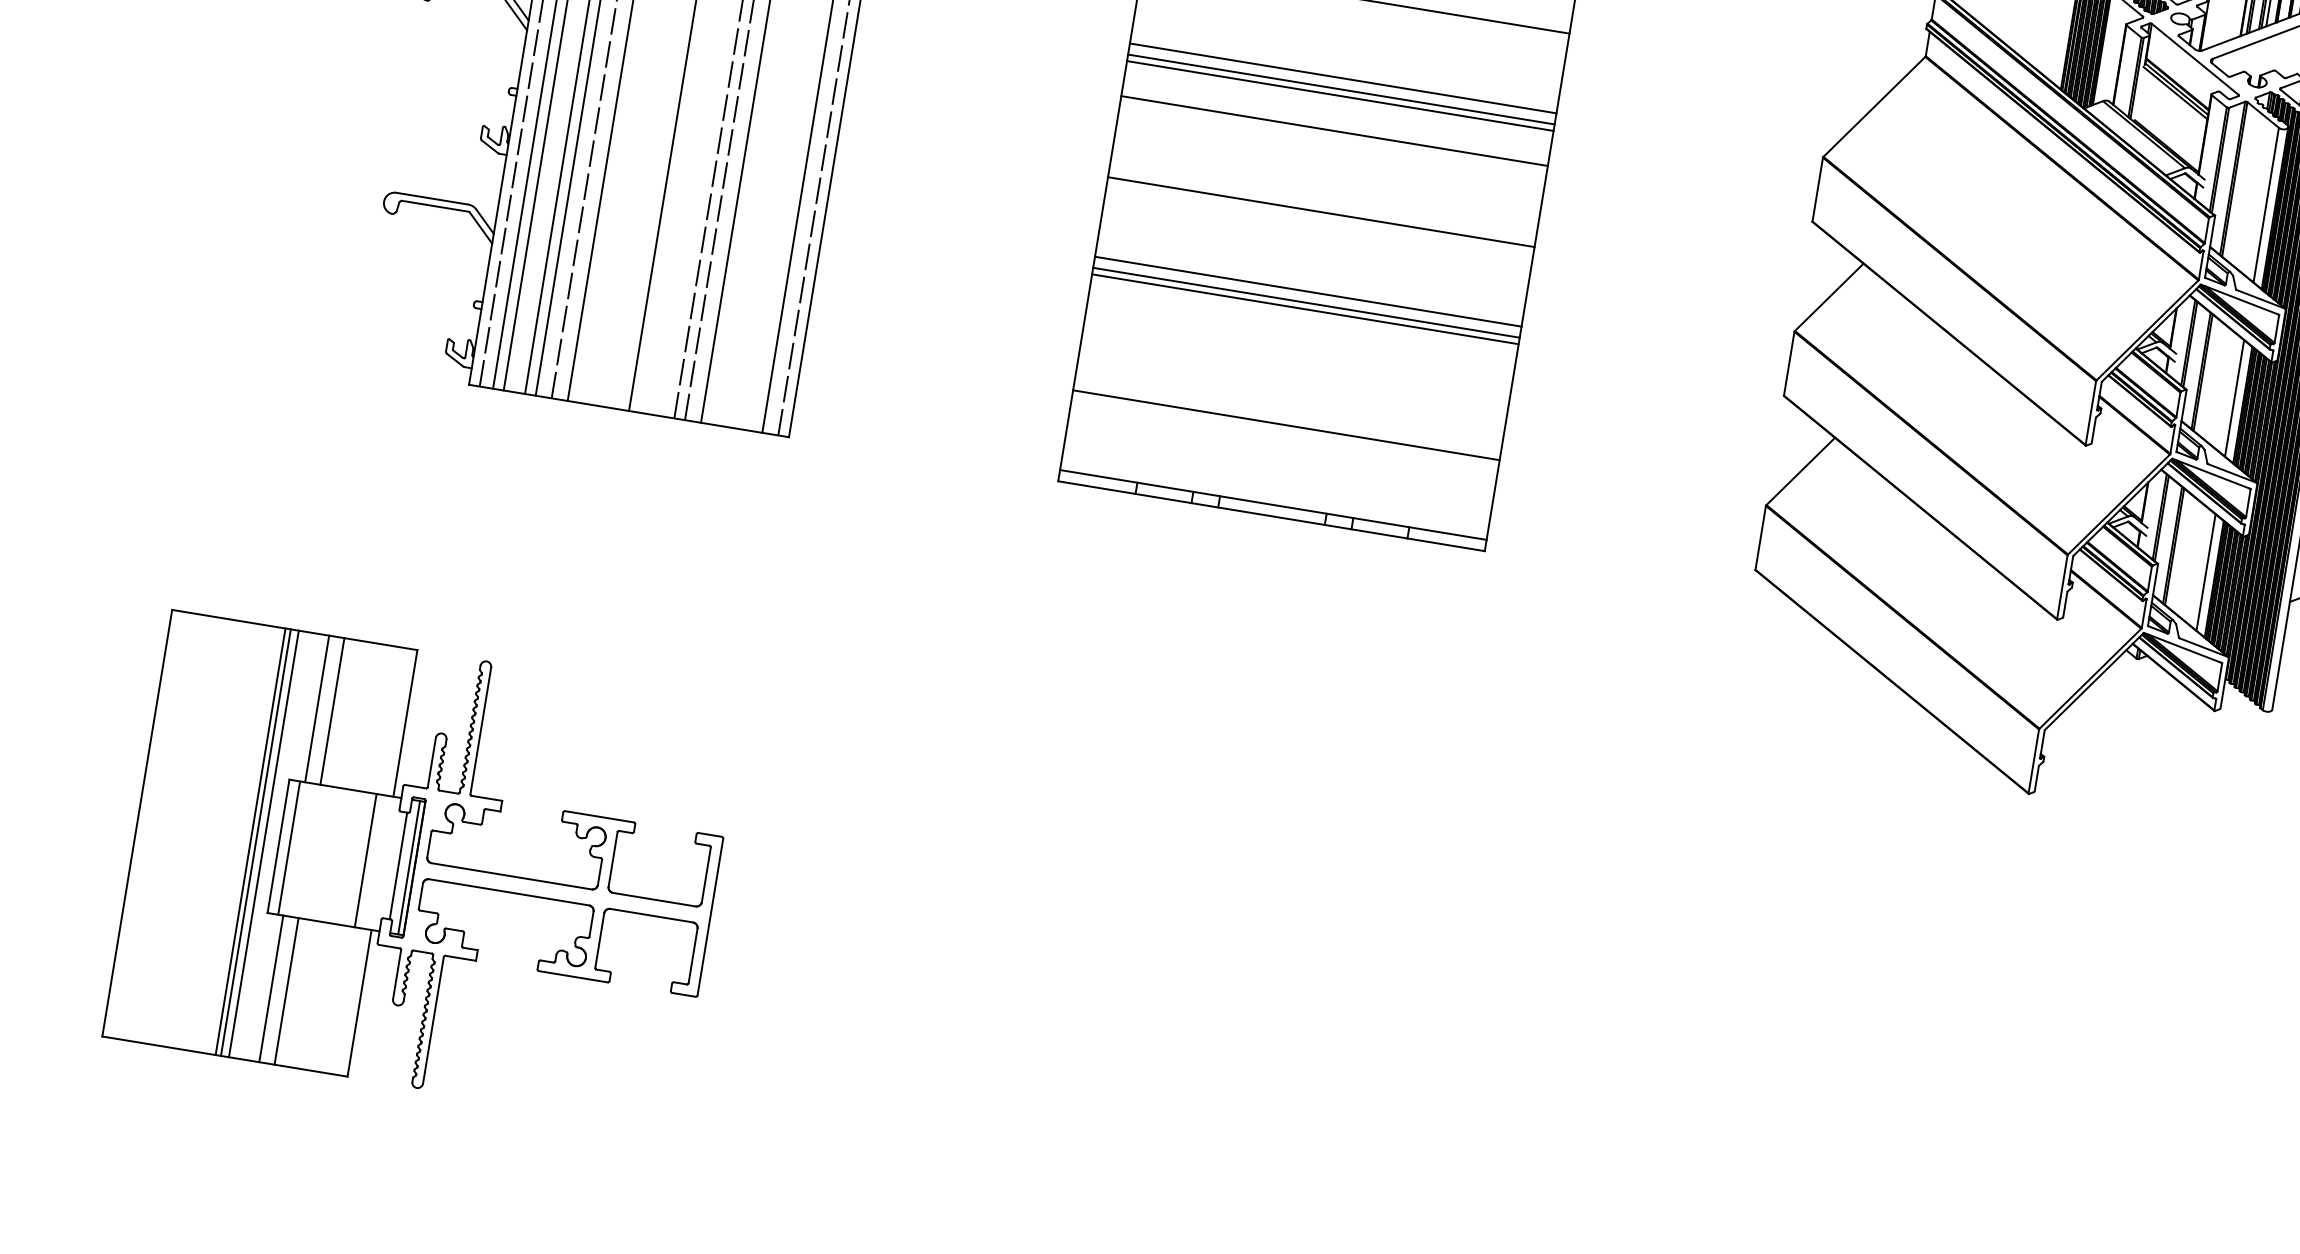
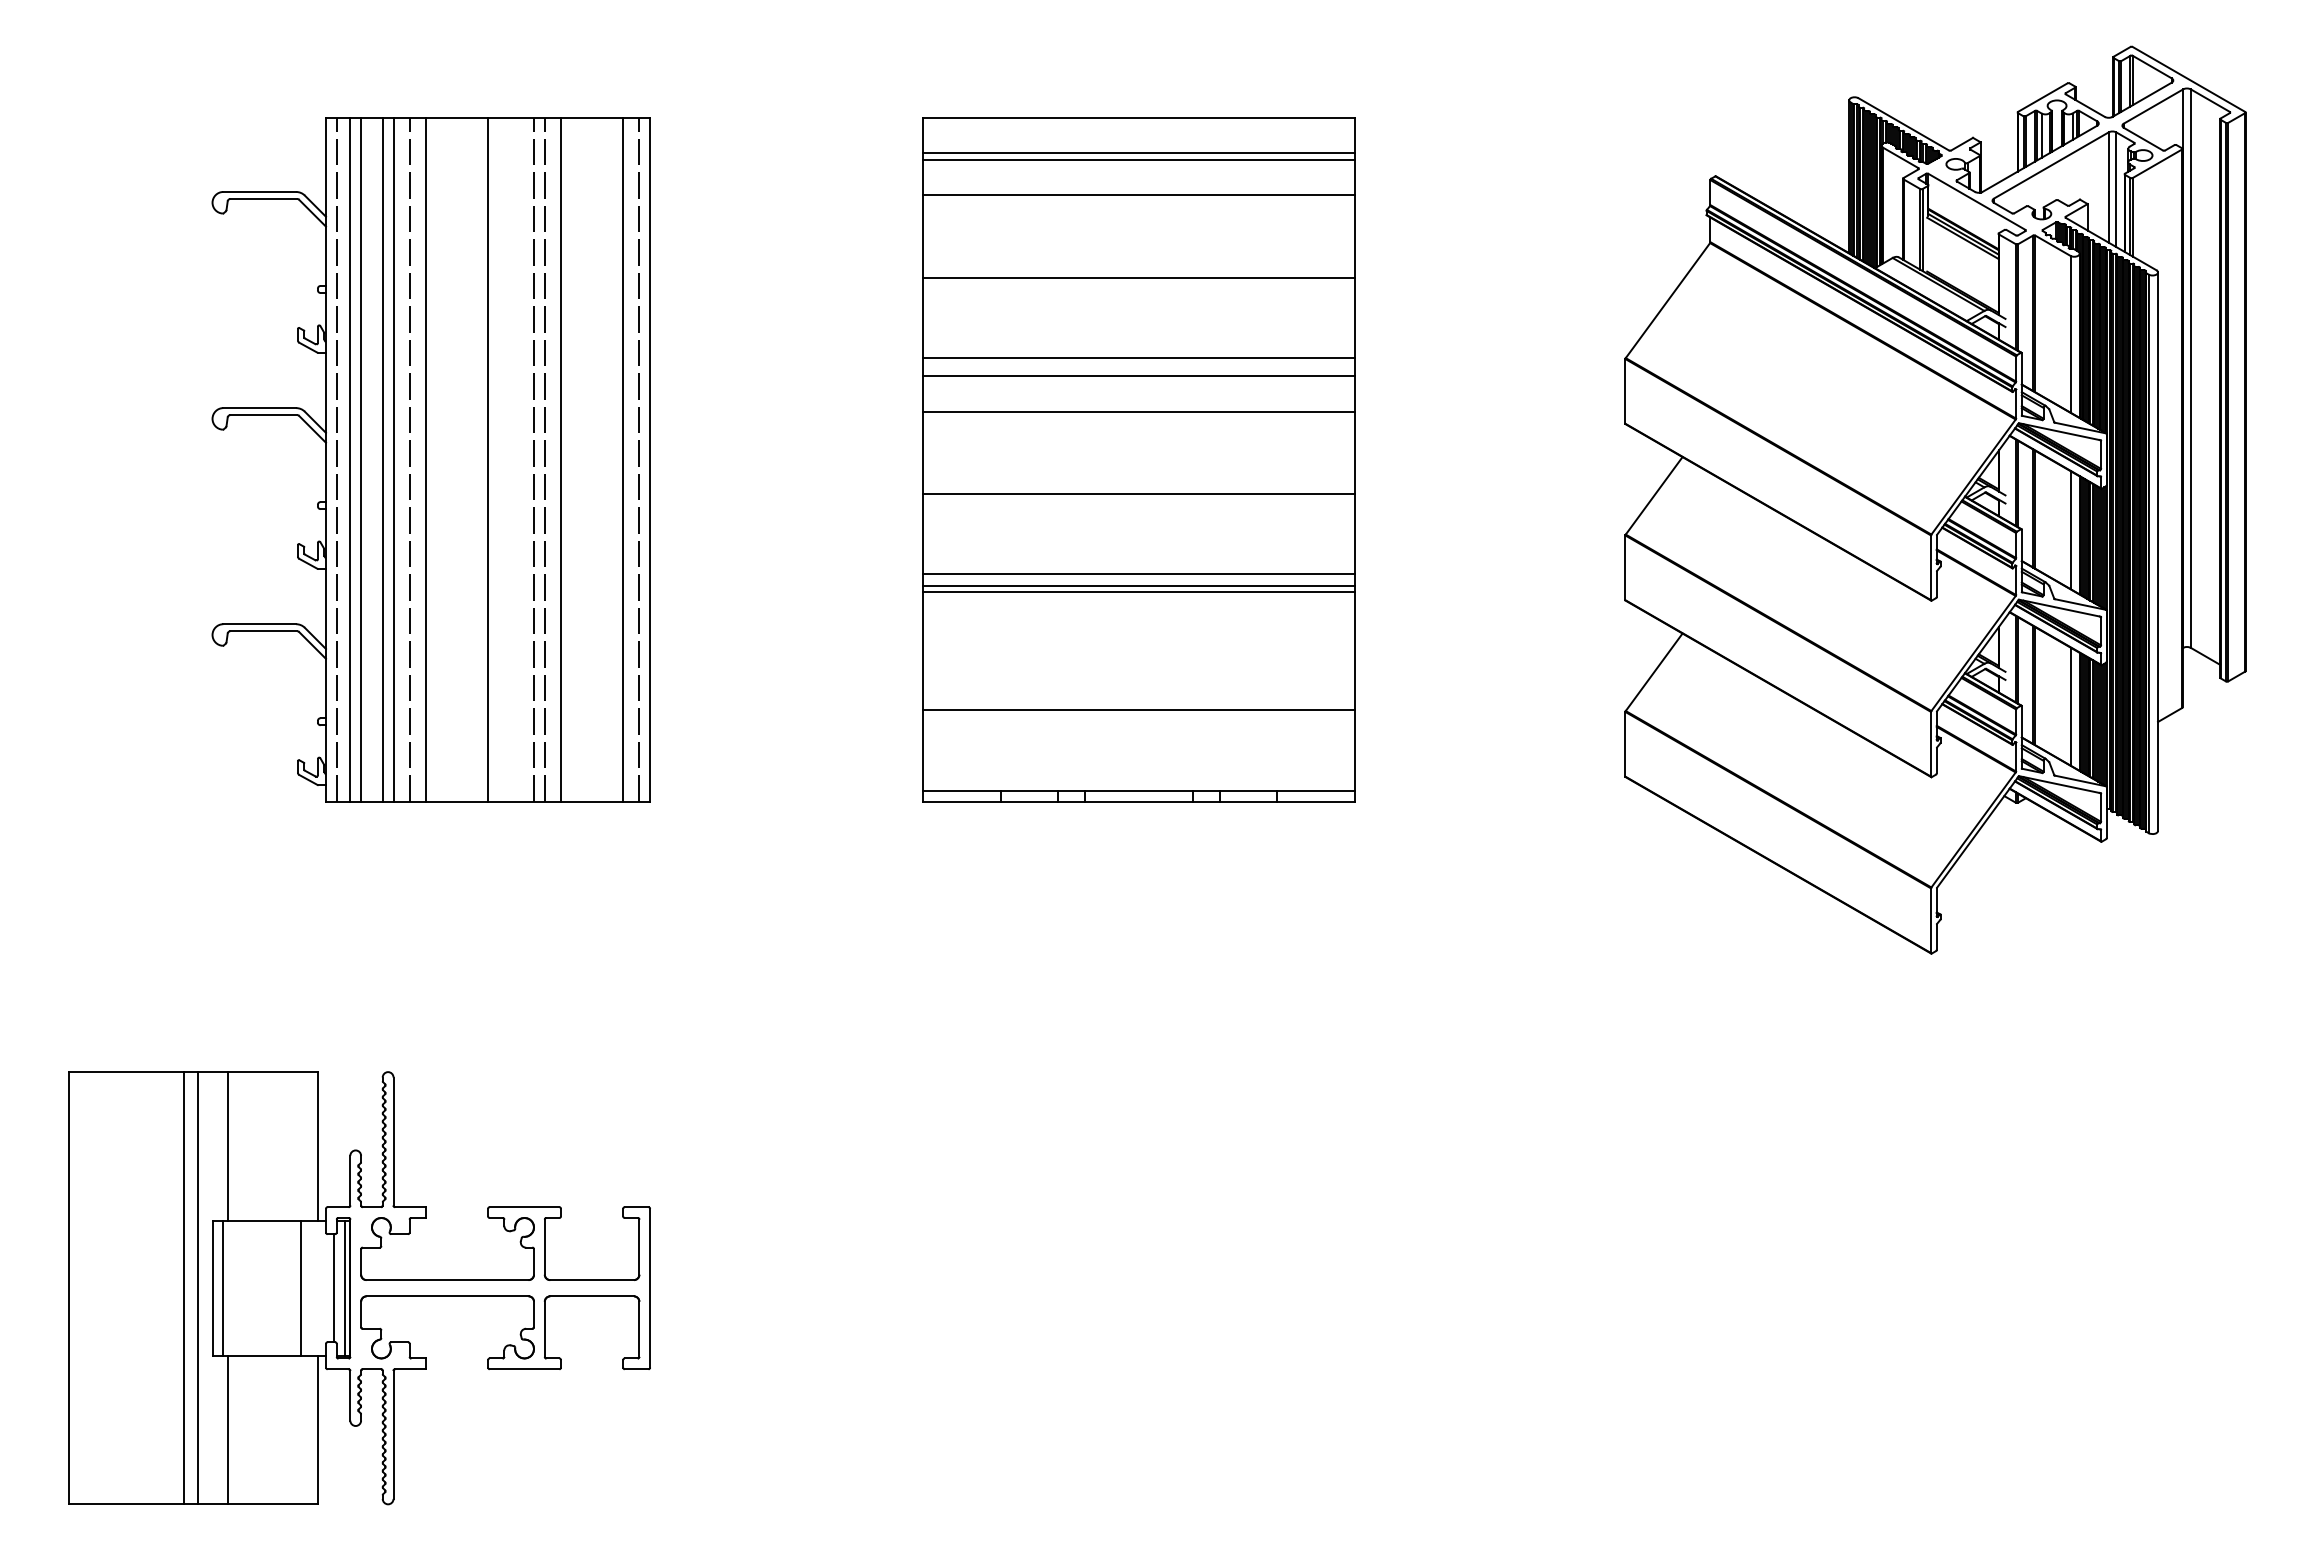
line: (1341, 89) -> (1139, 369), removed
line: (331, 711) -> (243, 1146), removed
line: (255, 842) -> (189, 1288), removed
line: (286, 990) -> (243, 1429), removed

